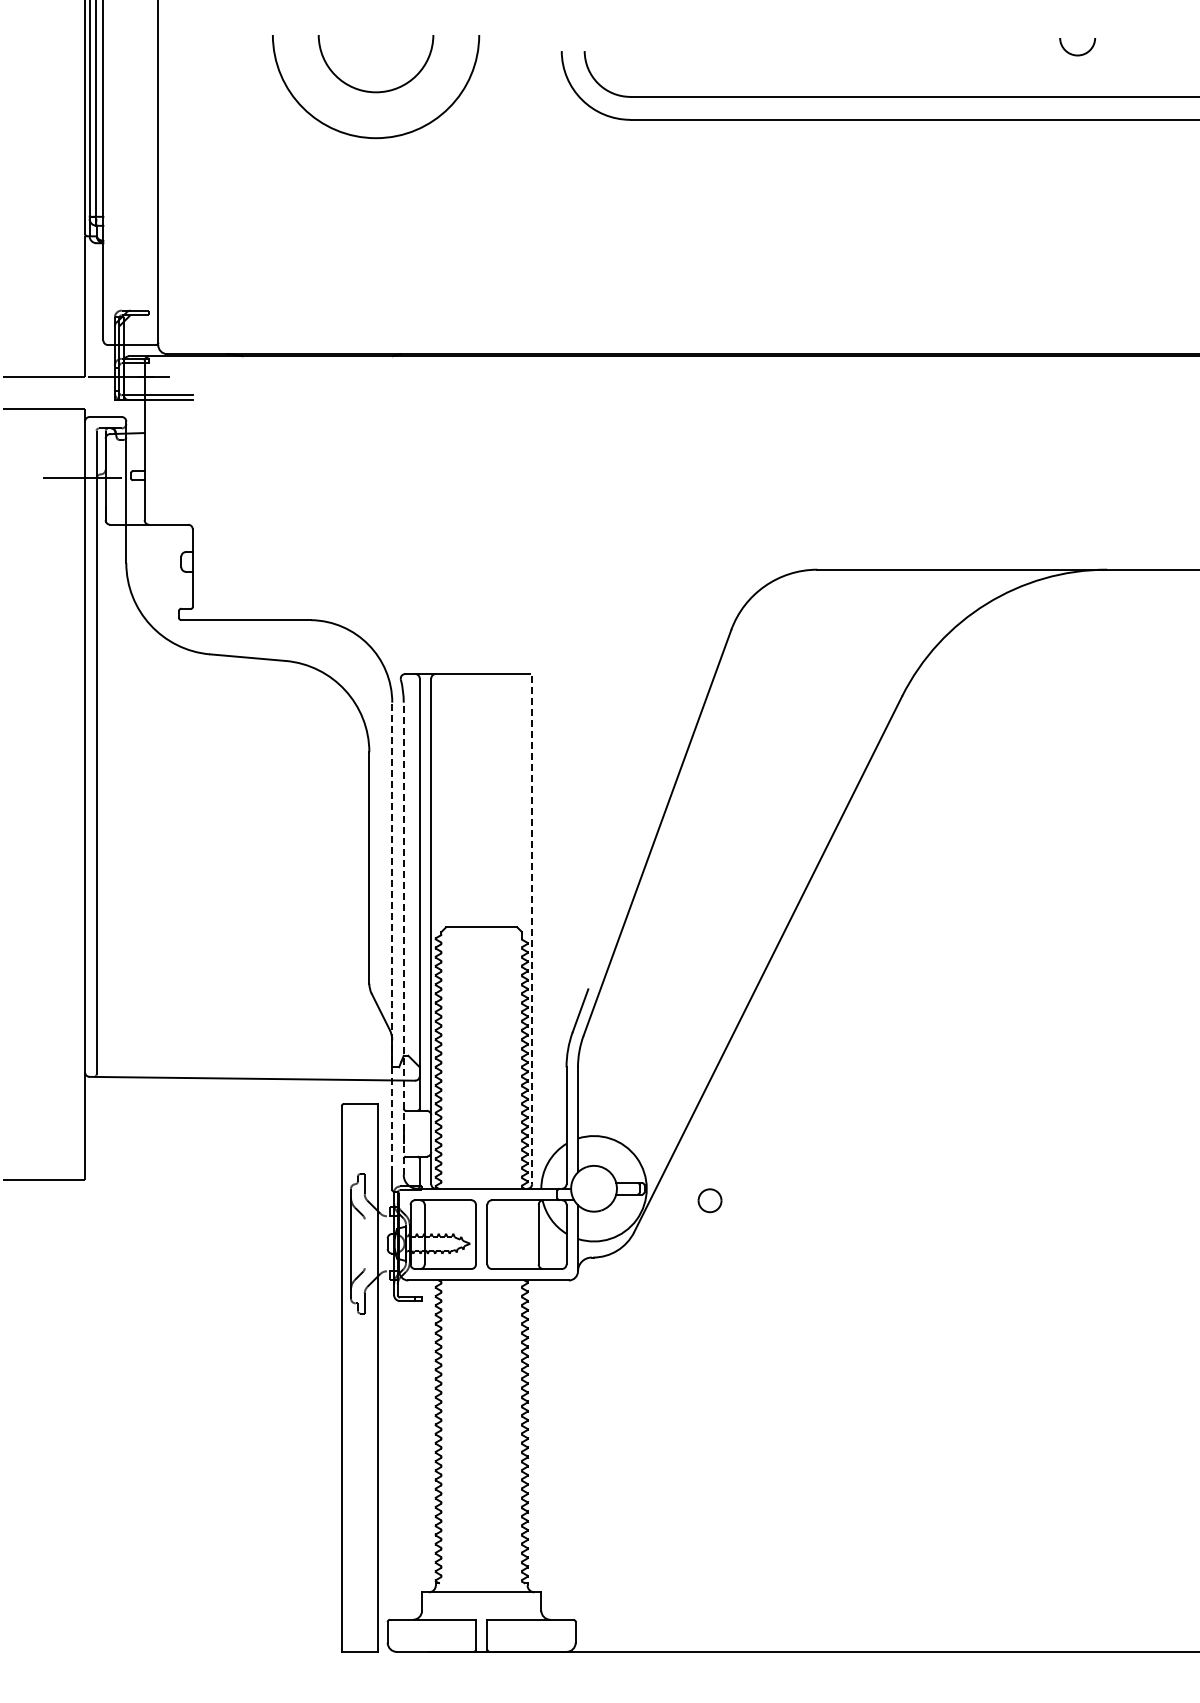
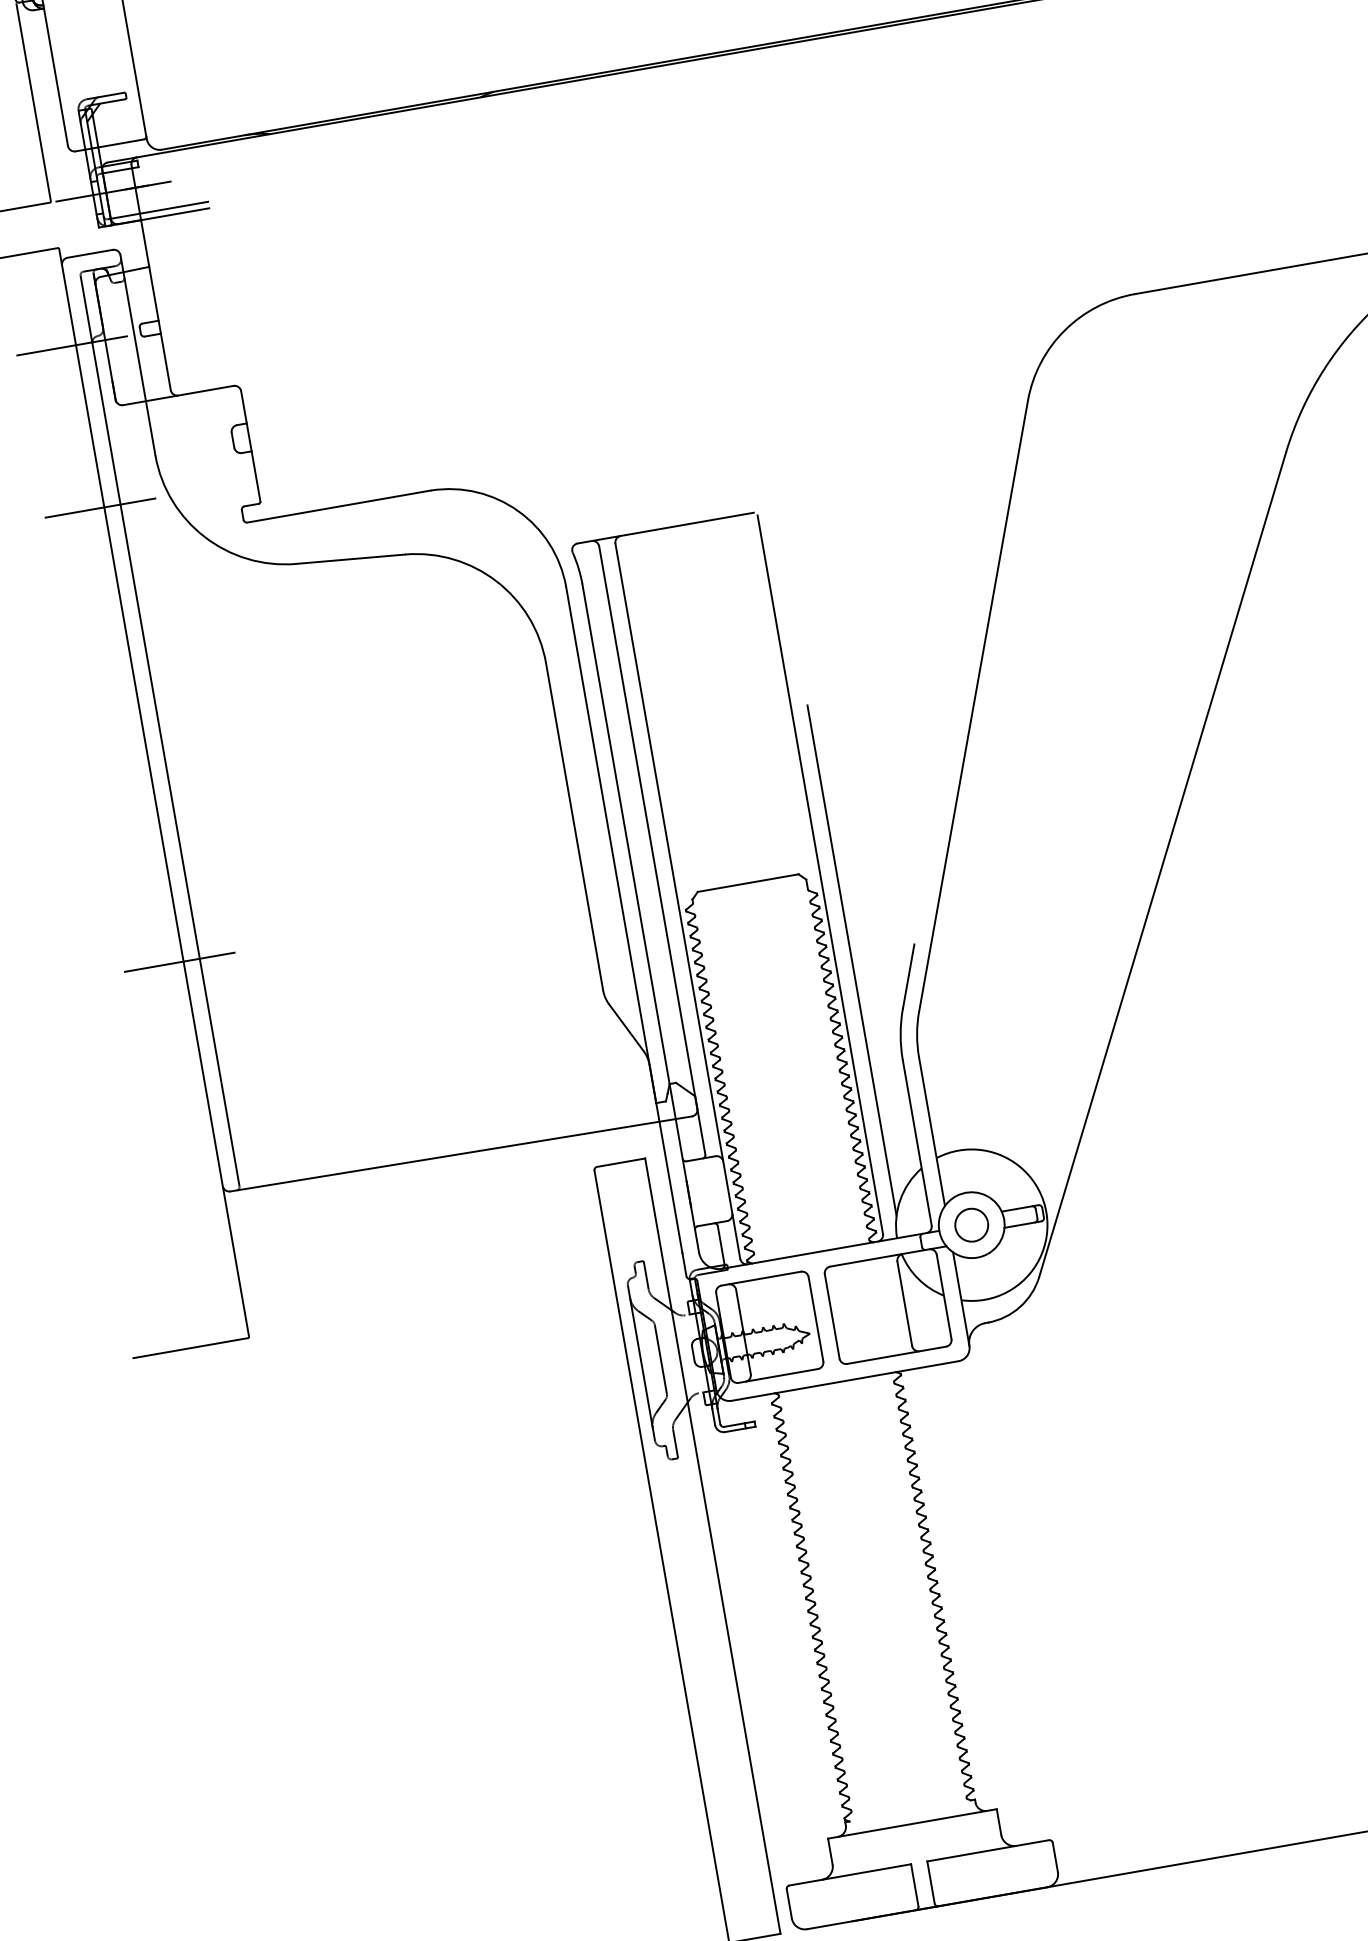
line: (81, 592) -> (99, 508), added
line: (81, 913) -> (178, 962), added
line: (532, 930) -> (820, 874), dashed -> solid
line: (392, 937) -> (624, 919), dashed -> solid
line: (403, 938) -> (640, 918), dashed -> solid
line: (543, 992) -> (851, 959), added
part: (709, 1200) -> (970, 1224), moved
line: (364, 1243) -> (660, 1359), added

